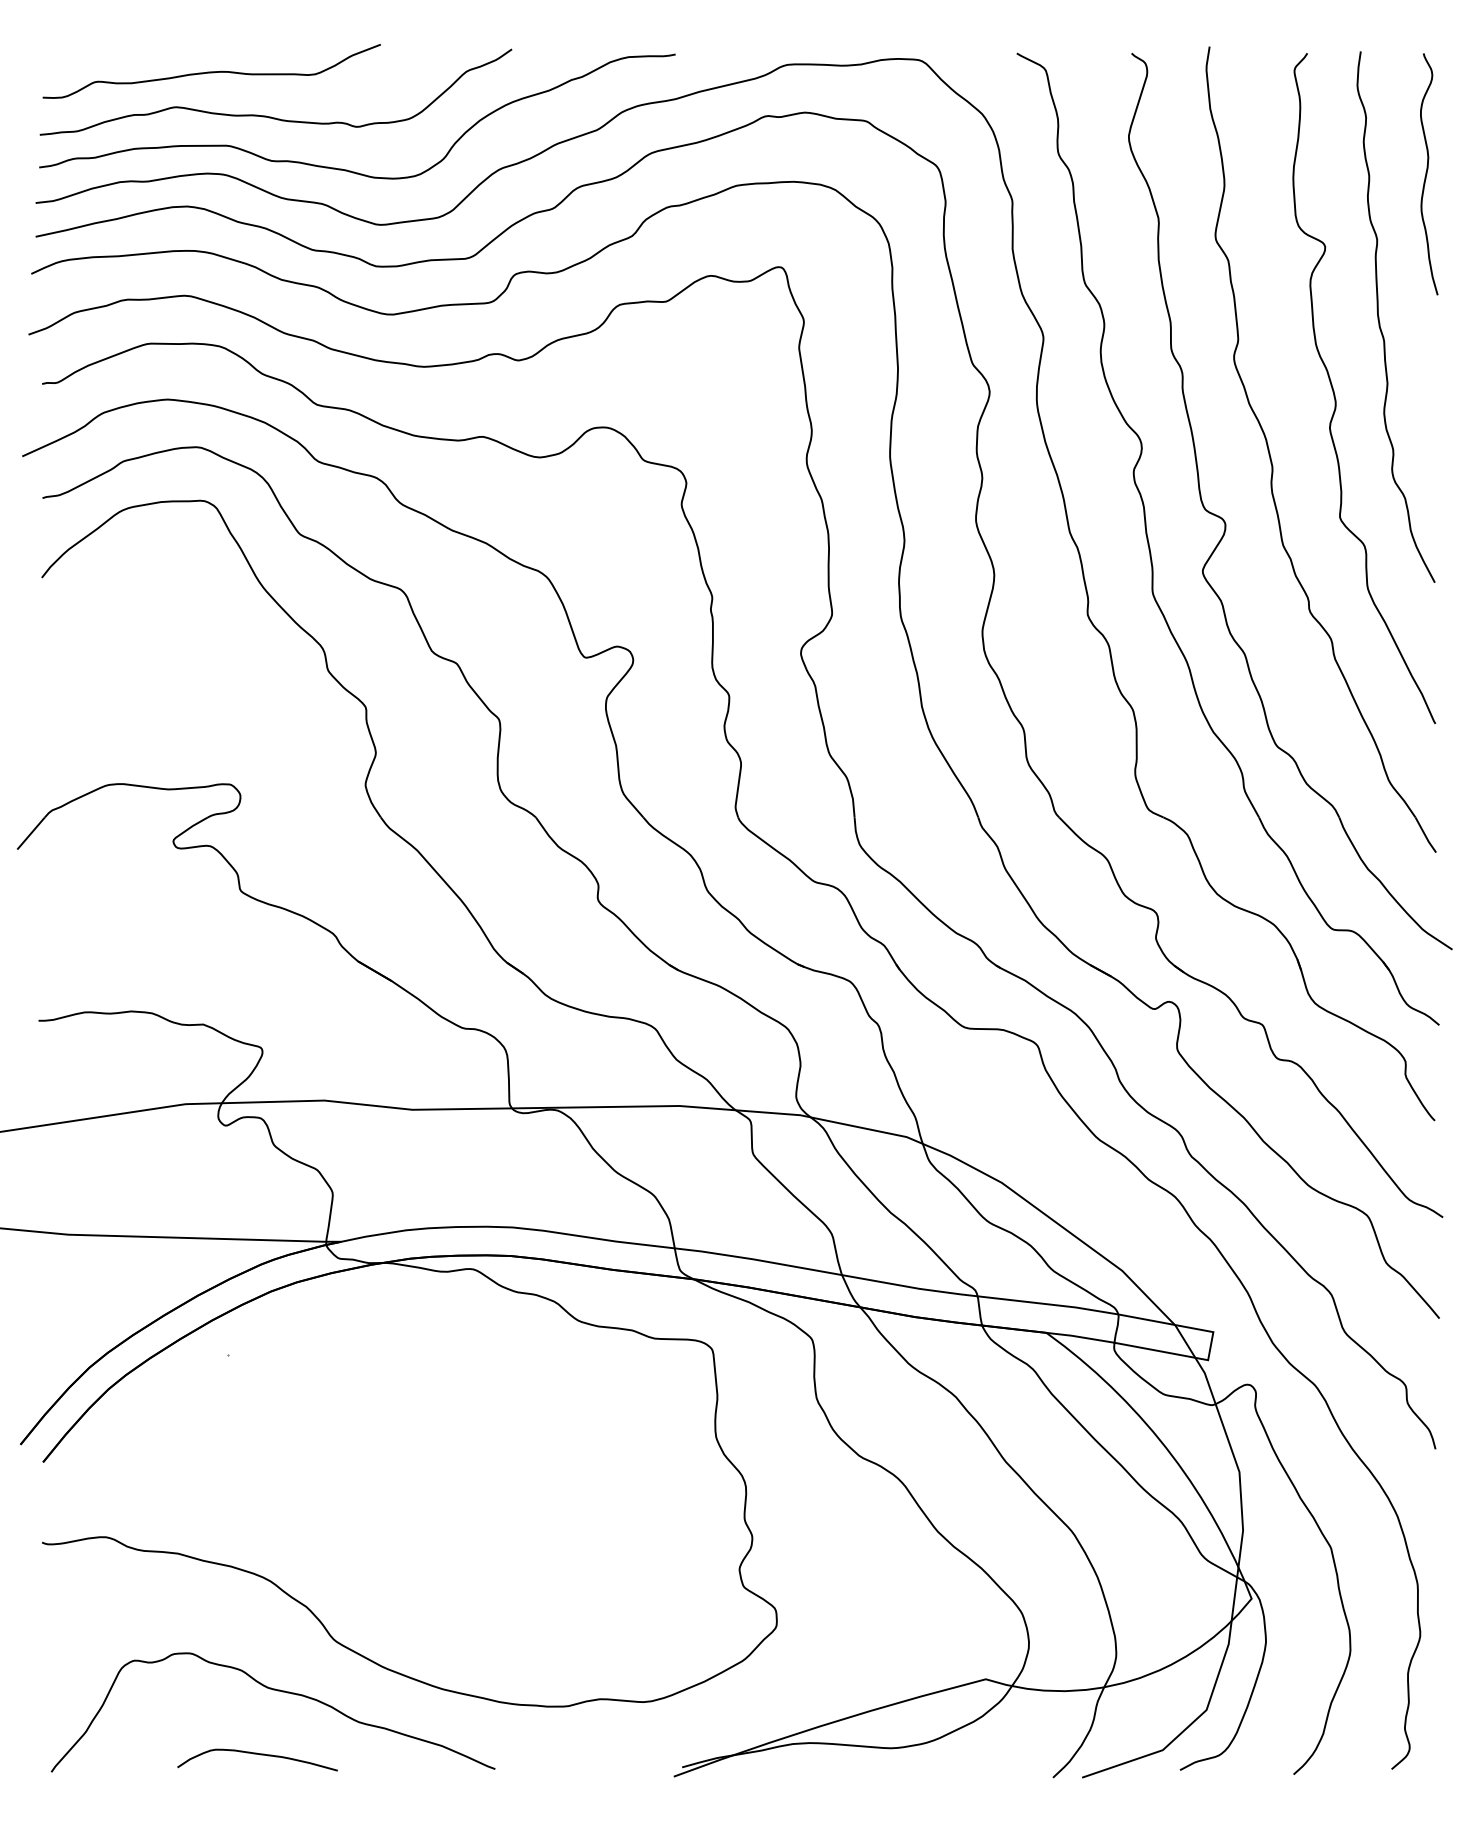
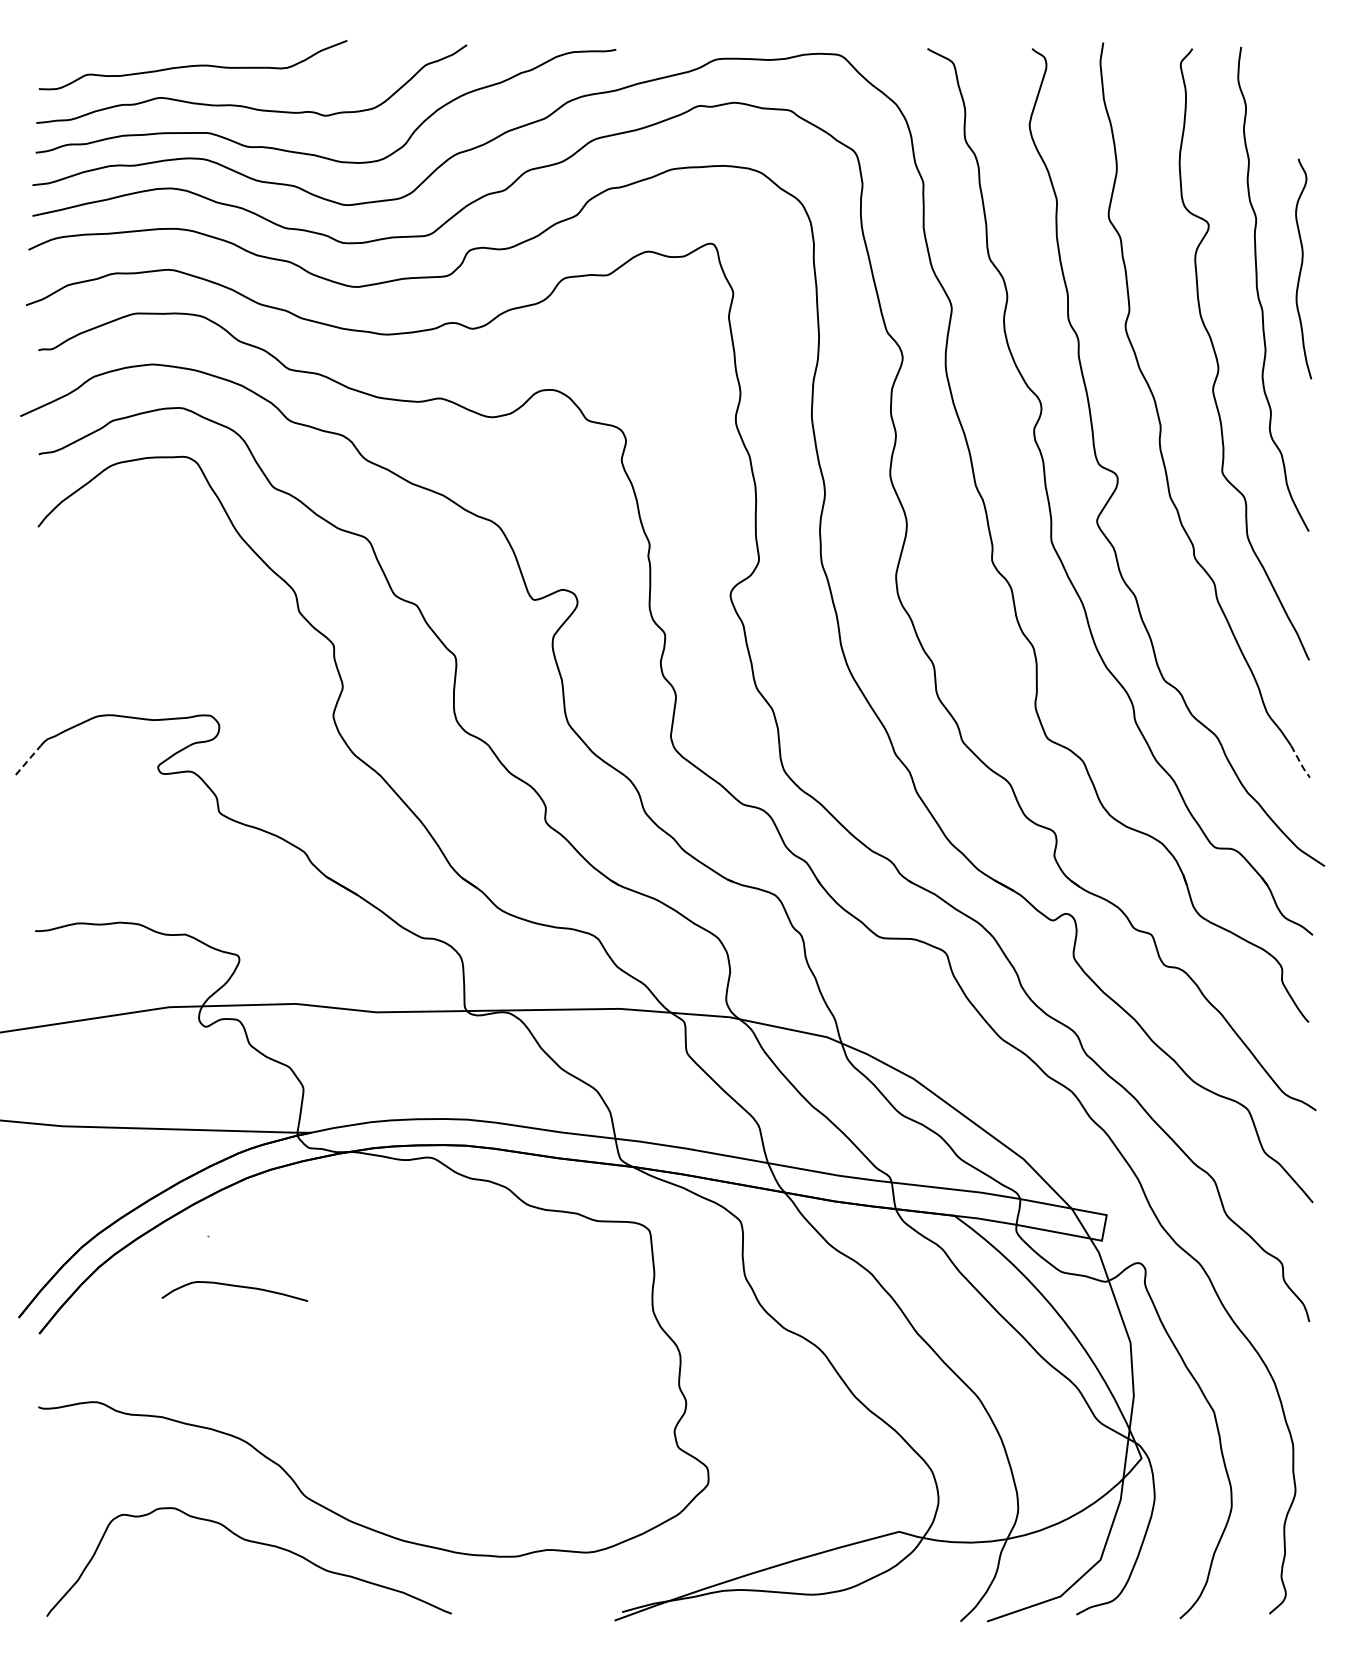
curve: (1427, 172) -> (1302, 267), moved
line: (31, 832) -> (28, 759), solid -> dashed
line: (1425, 835) -> (1300, 762), solid -> dashed
curve: (257, 1754) -> (234, 1286), moved

